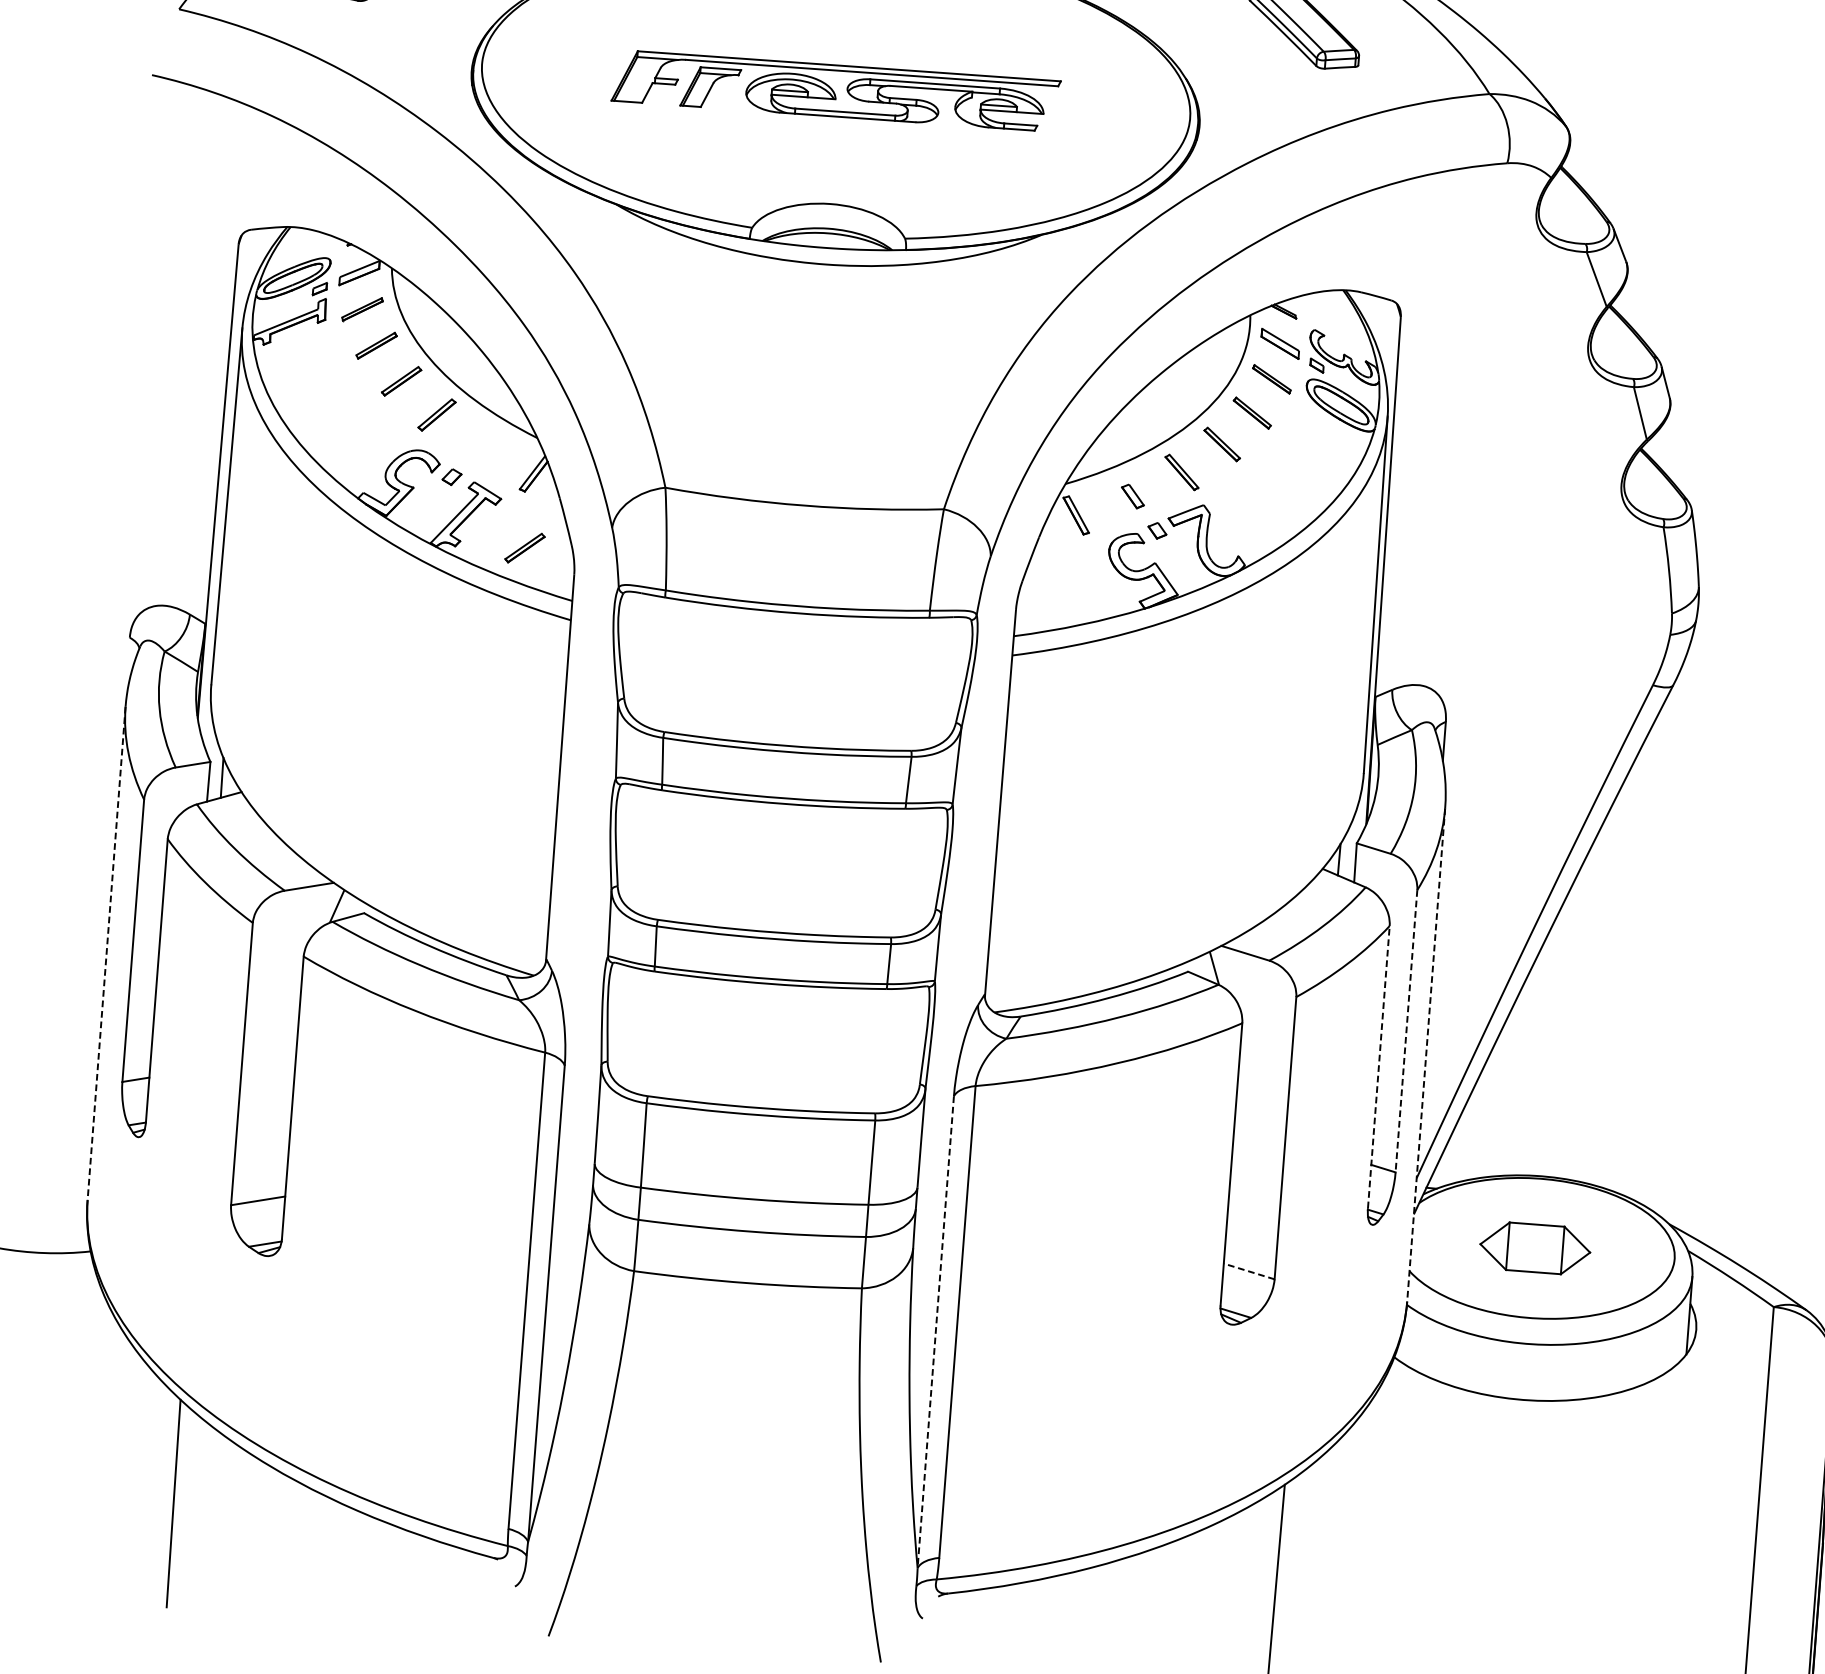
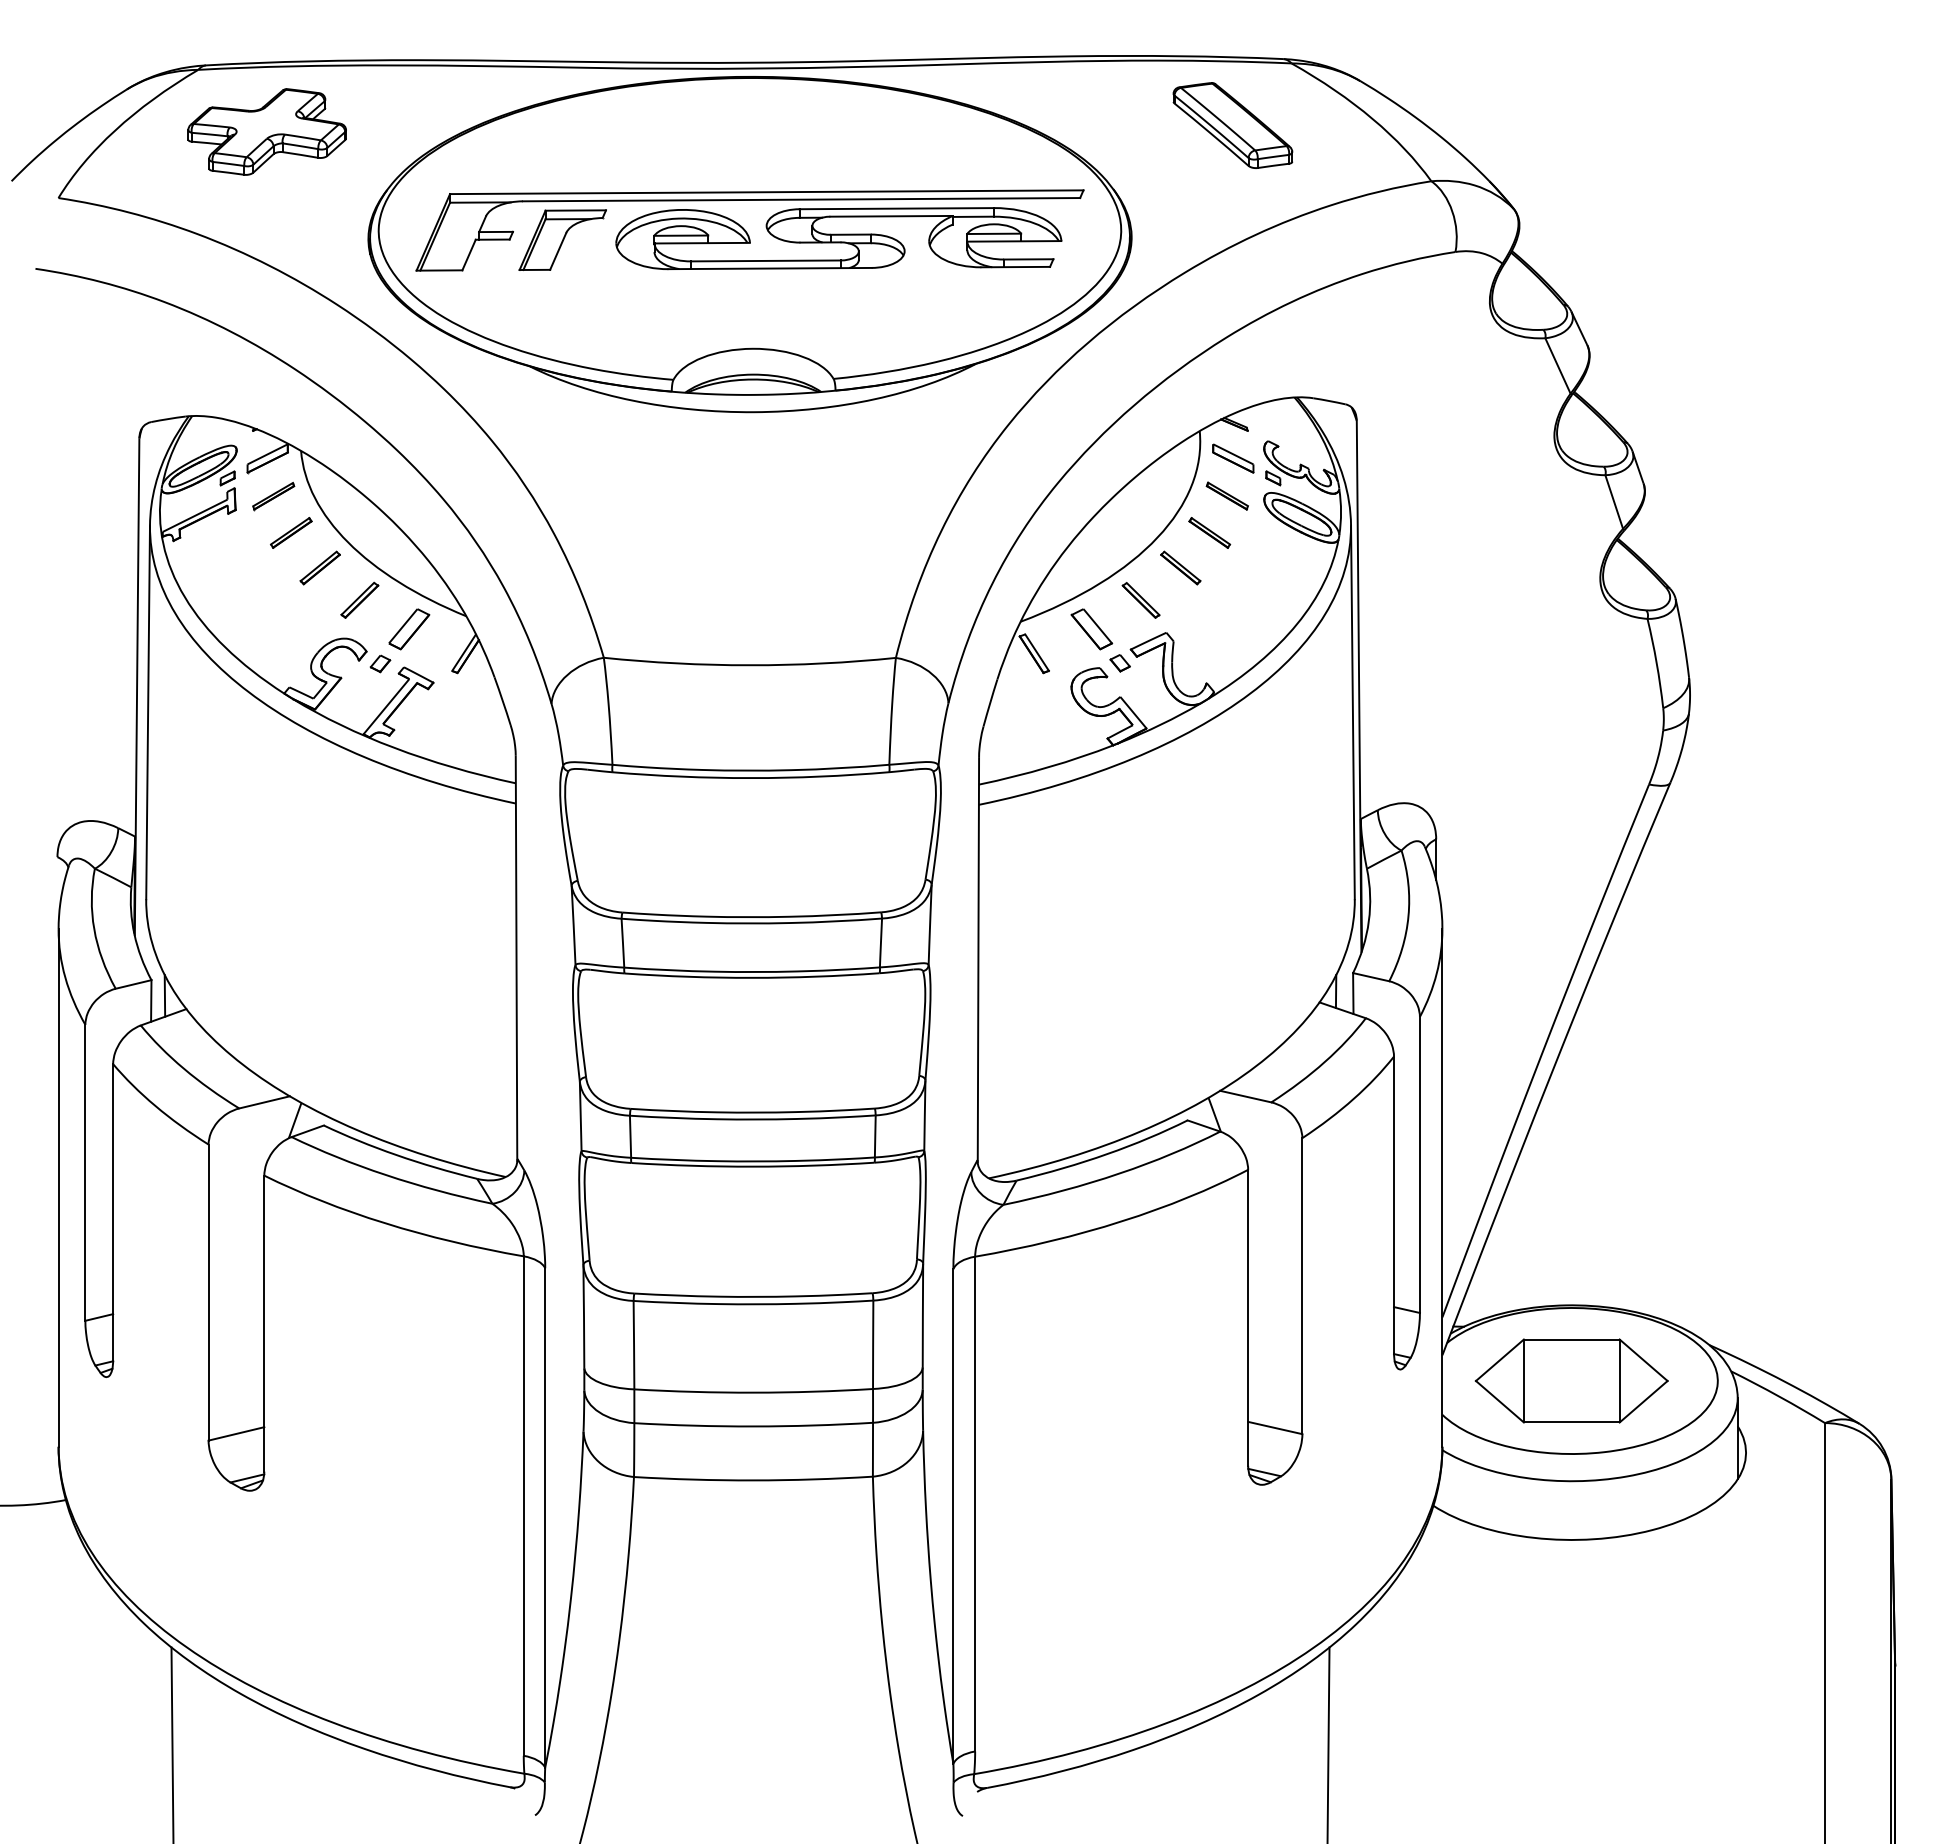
part: (835, 90) -> (749, 230), size x1.43
part: (482, 446) -> (409, 629), added
part: (1132, 496) -> (1091, 629), size x1.67
part: (524, 547) -> (461, 731), removed
line: (106, 953) -> (58, 1188), dashed -> solid
line: (1406, 1031) -> (1419, 1165), dashed -> solid
line: (1426, 1055) -> (1442, 1188), dashed -> solid
line: (1379, 1067) -> (1394, 1204), dashed -> solid
part: (1535, 1247) -> (1571, 1380), size x1.67
line: (1249, 1271) -> (1275, 1428), dashed -> solid
line: (935, 1333) -> (953, 1517), dashed -> solid

